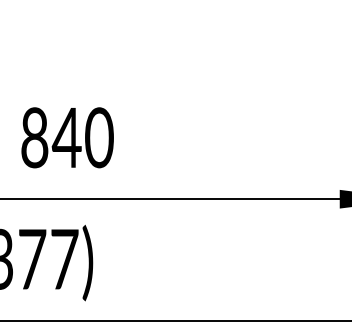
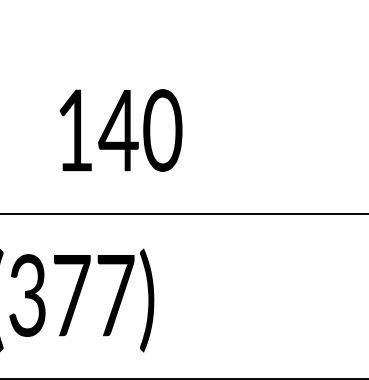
text: (34, 137) -> (74, 130), 840 -> 140

